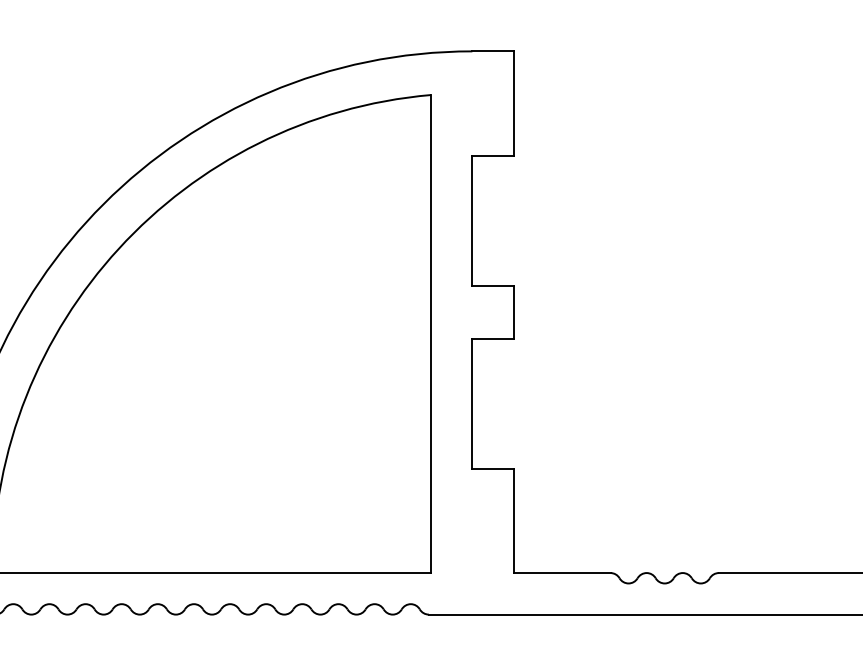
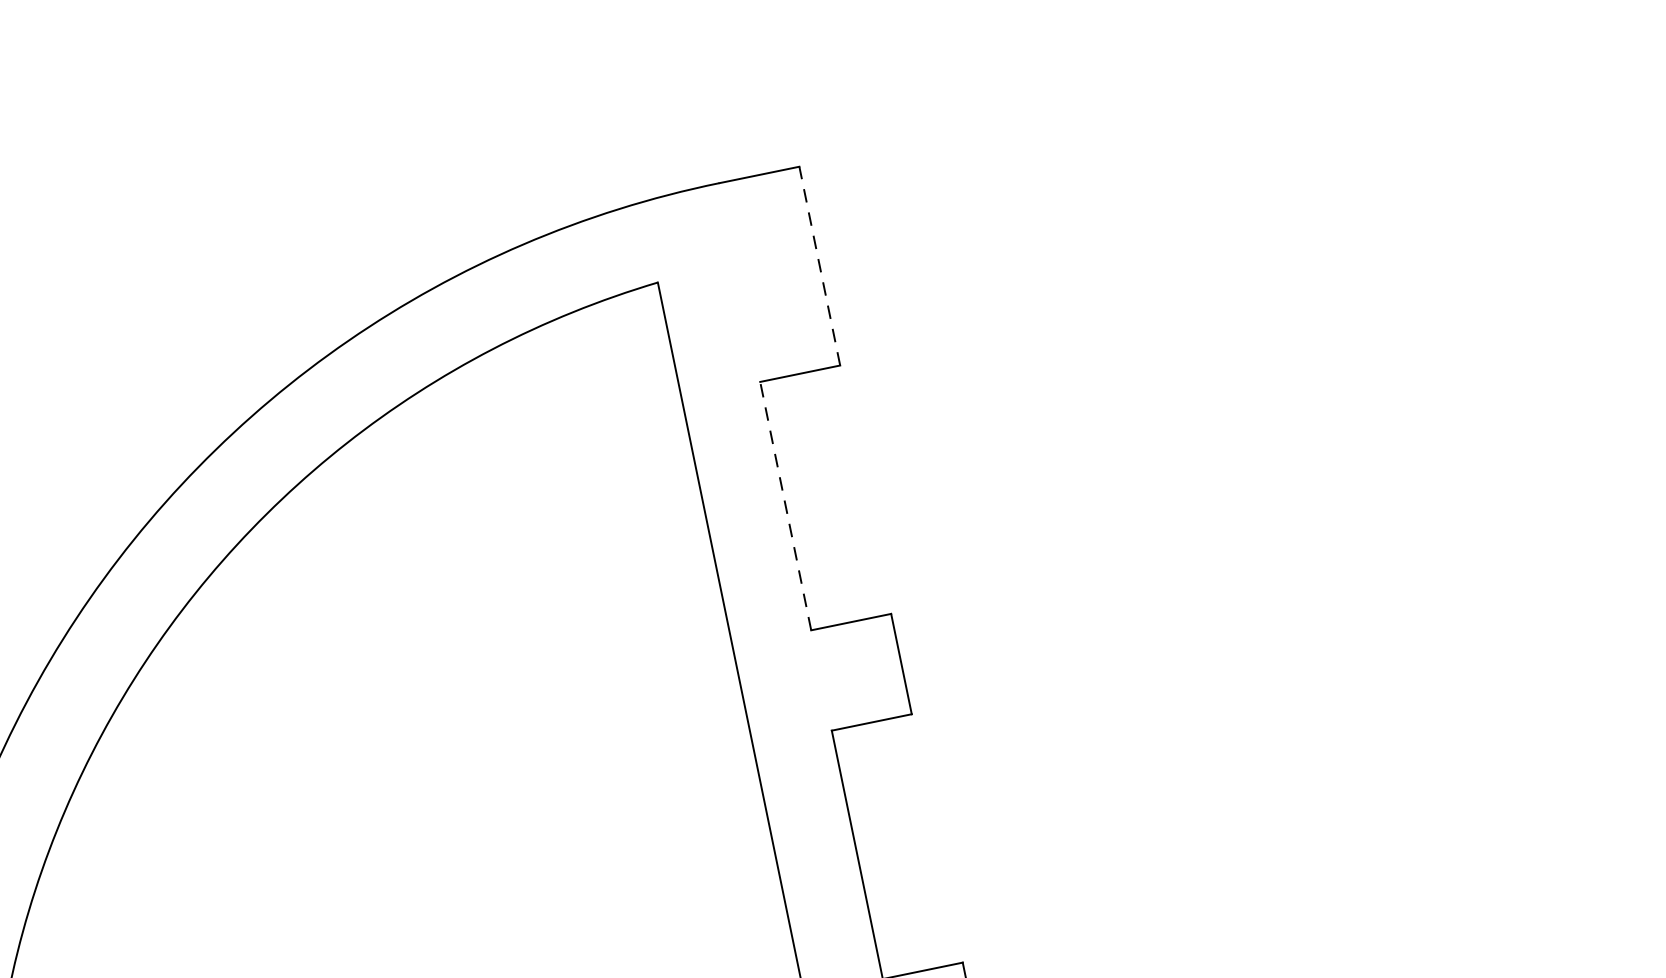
line: (514, 103) -> (820, 266), solid -> dashed
line: (472, 220) -> (786, 505), solid -> dashed

